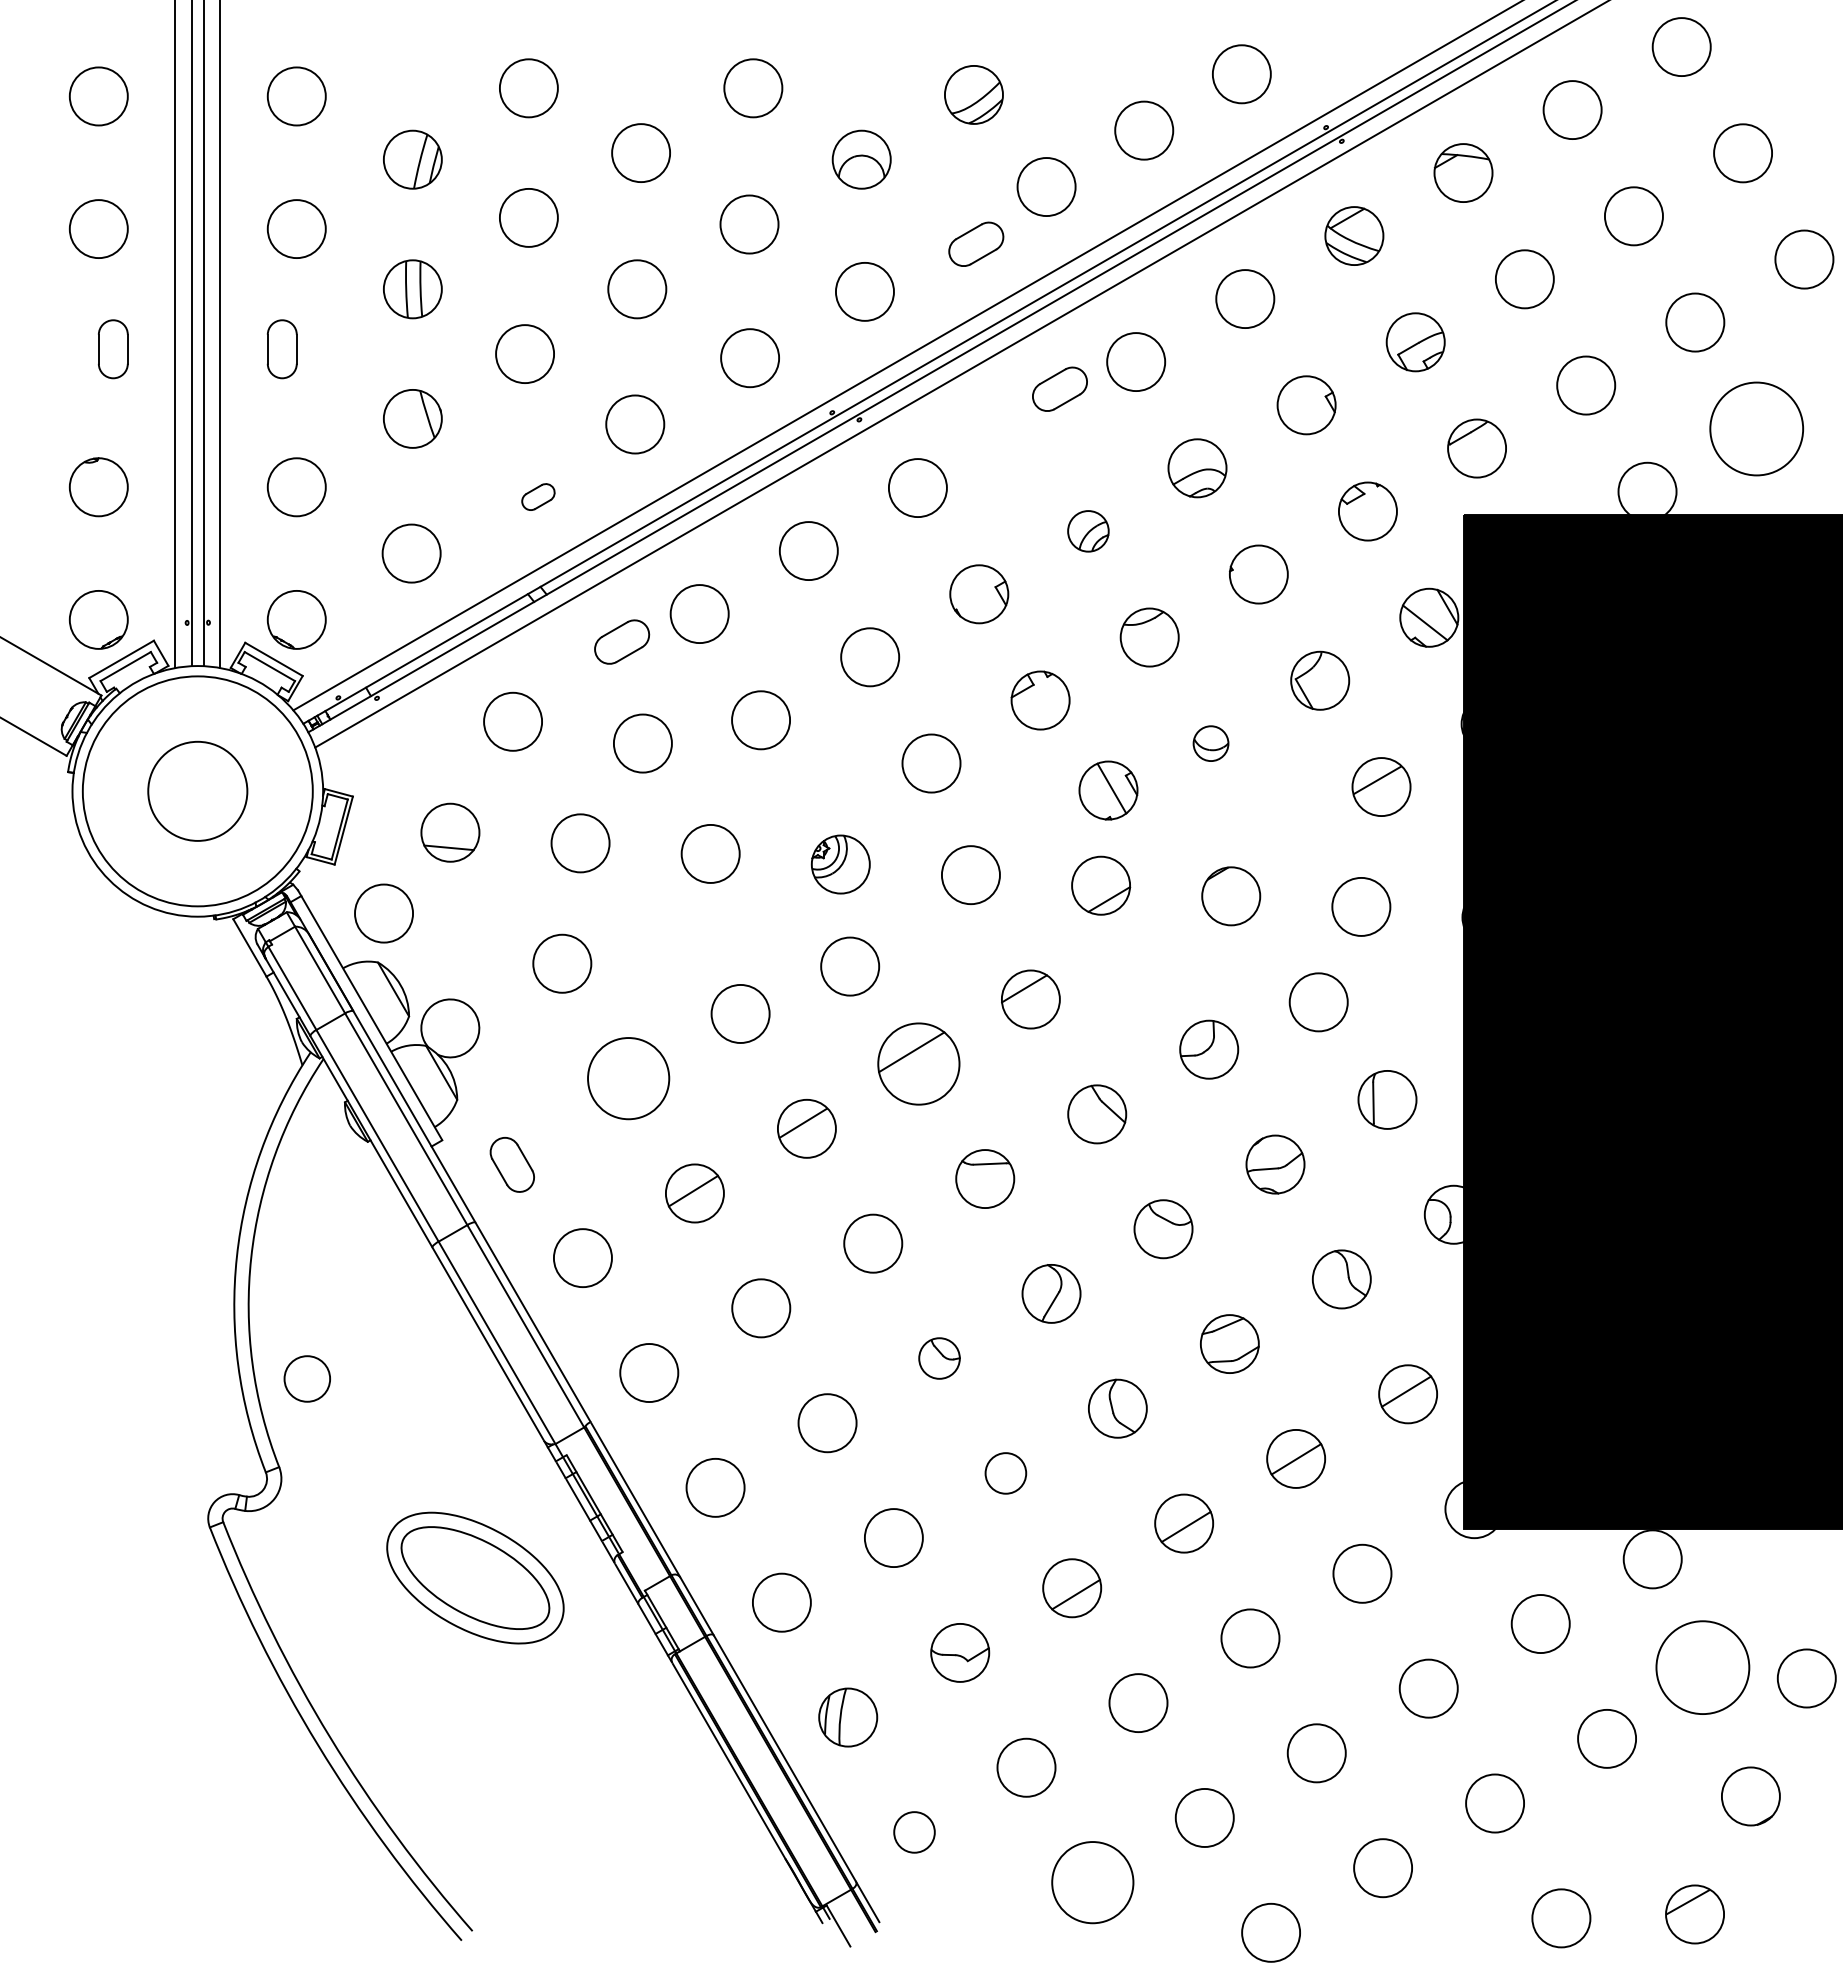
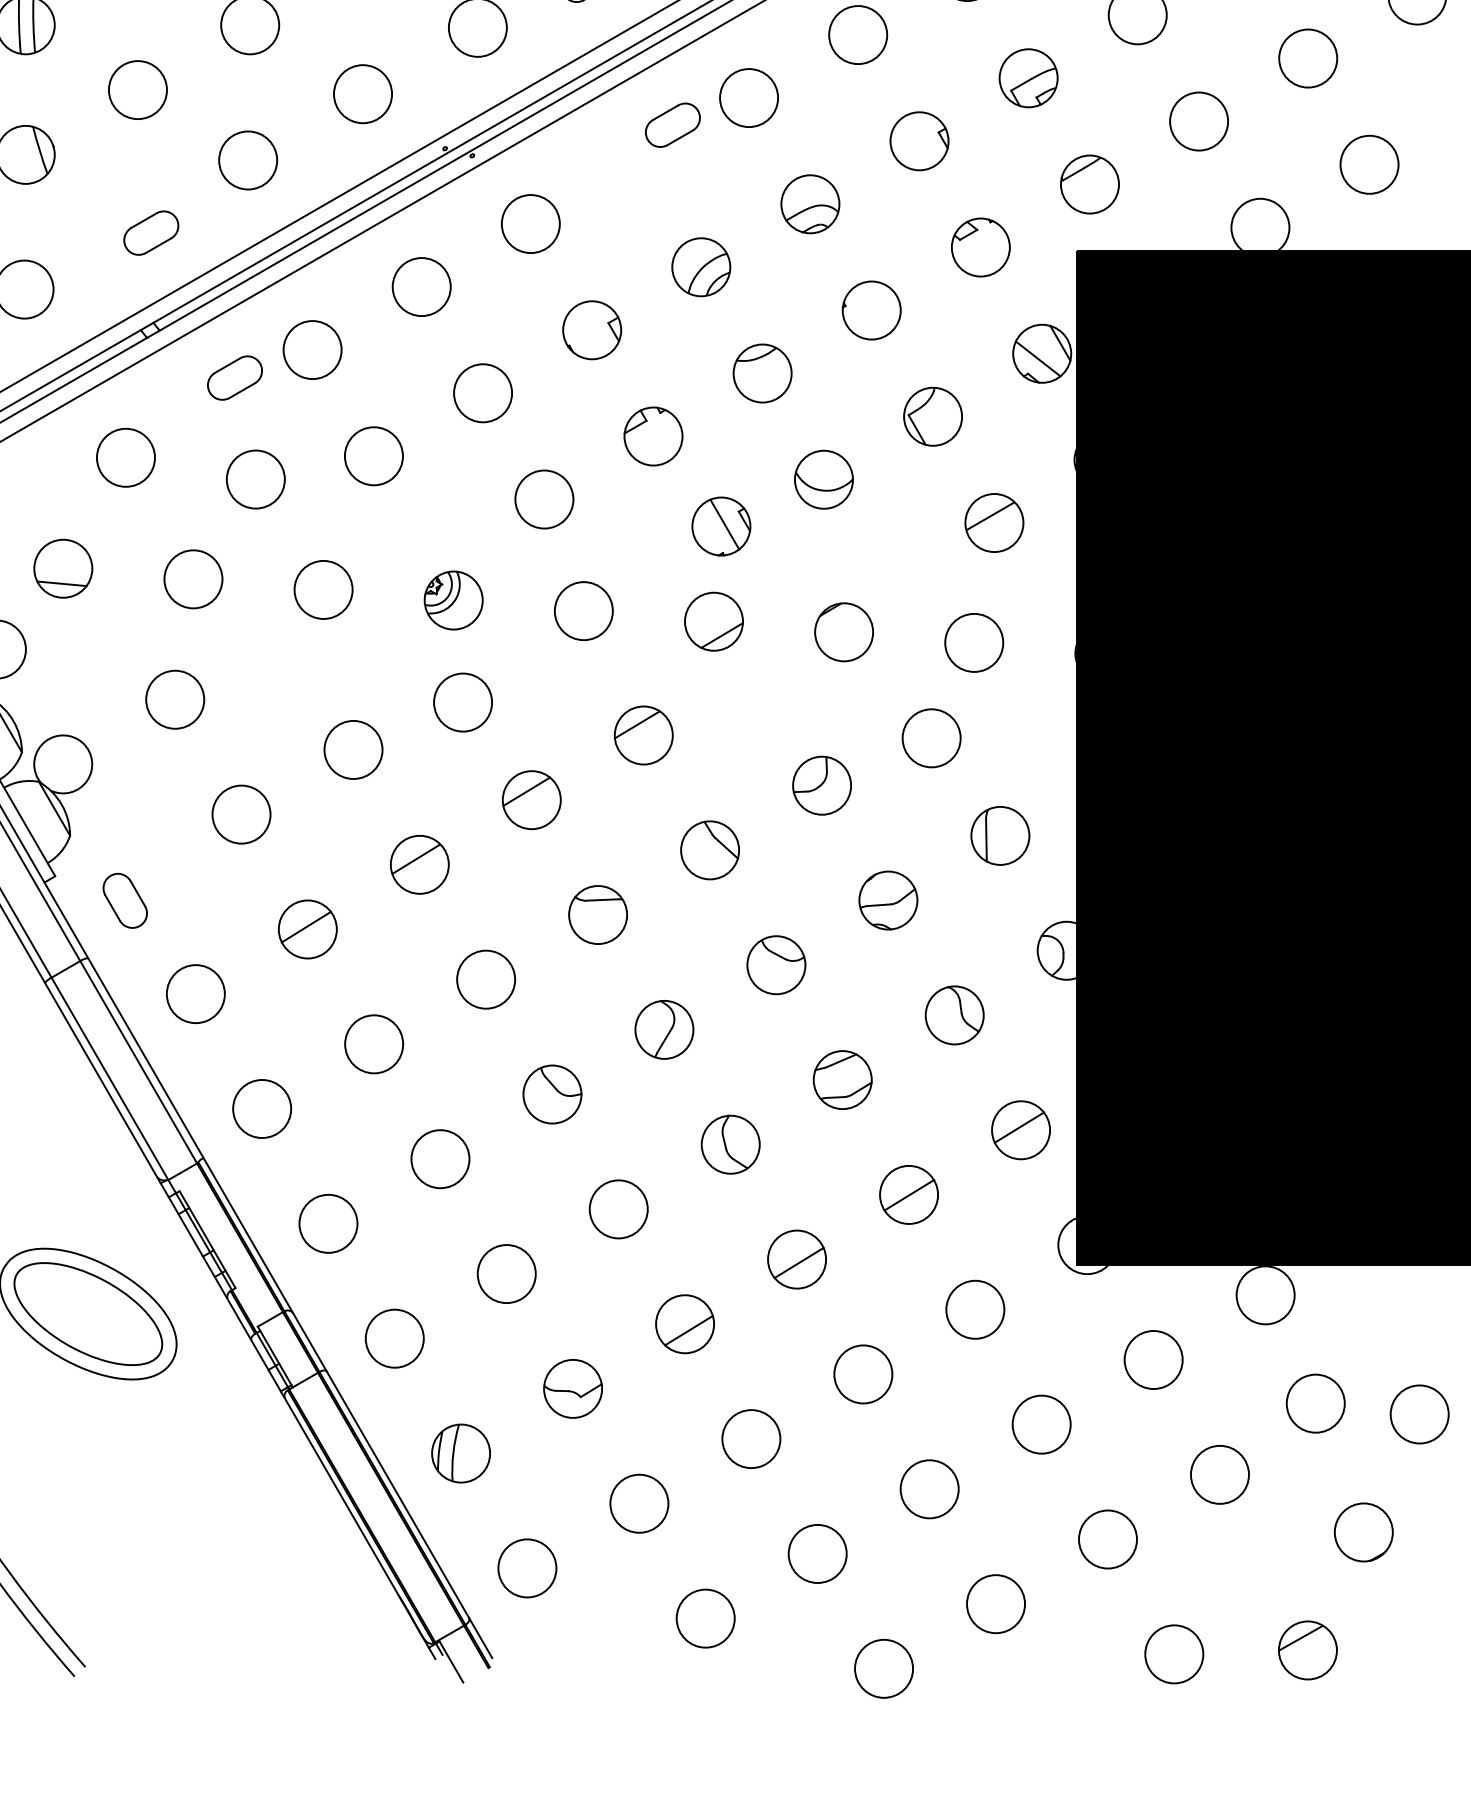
circle: (1756, 428) -> (1369, 164), size x0.62
part: (538, 496) -> (151, 232), size x1.67
part: (1088, 531) -> (701, 267), size x1.43
part: (1210, 743) -> (823, 479), size x1.67
part: (918, 1064) -> (531, 800), size x0.71
circle: (628, 1078) -> (241, 814), size x0.71
part: (939, 1358) -> (552, 1094), size x1.43
circle: (1005, 1473) -> (618, 1209), size x1.43
circle: (1702, 1667) -> (1315, 1403), size x0.62
circle: (914, 1832) -> (527, 1568), size x1.43
circle: (1092, 1882) -> (705, 1618), size x0.71

